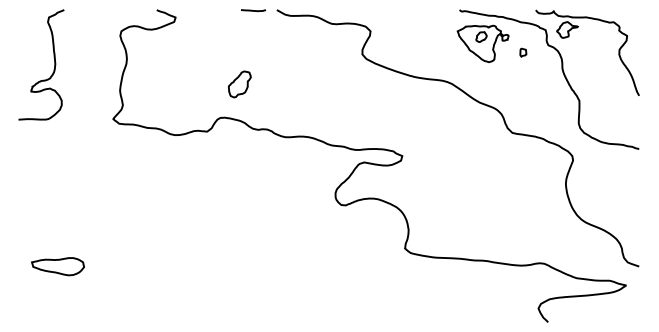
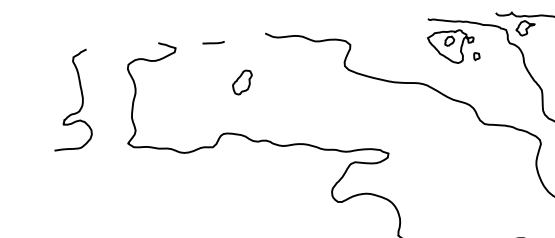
line: (253, 10) -> (213, 42), moved
part: (523, 52) -> (476, 56), moved
curve: (54, 64) -> (82, 98), moved
part: (239, 84) -> (242, 82), moved

